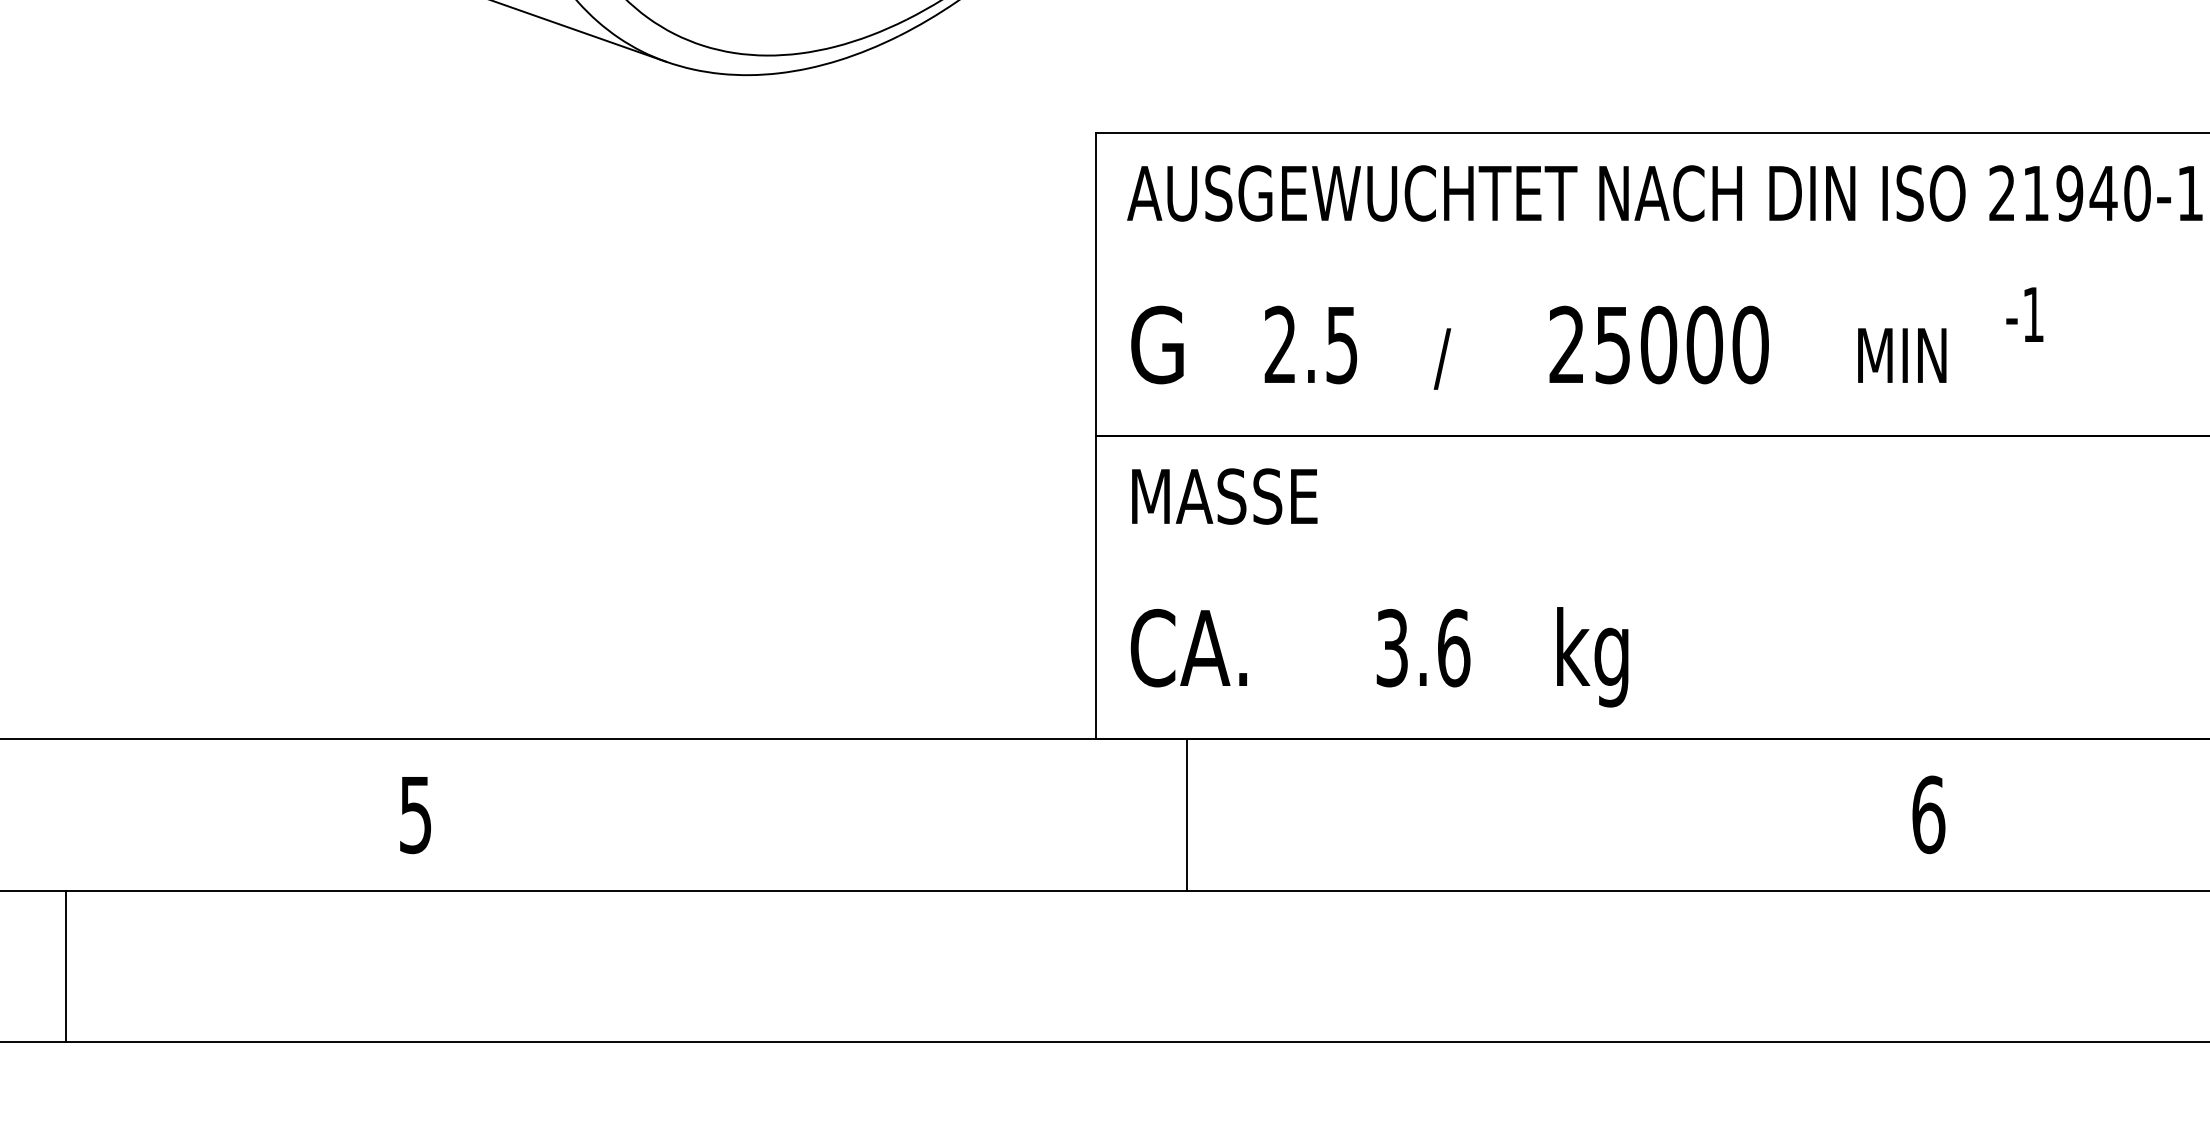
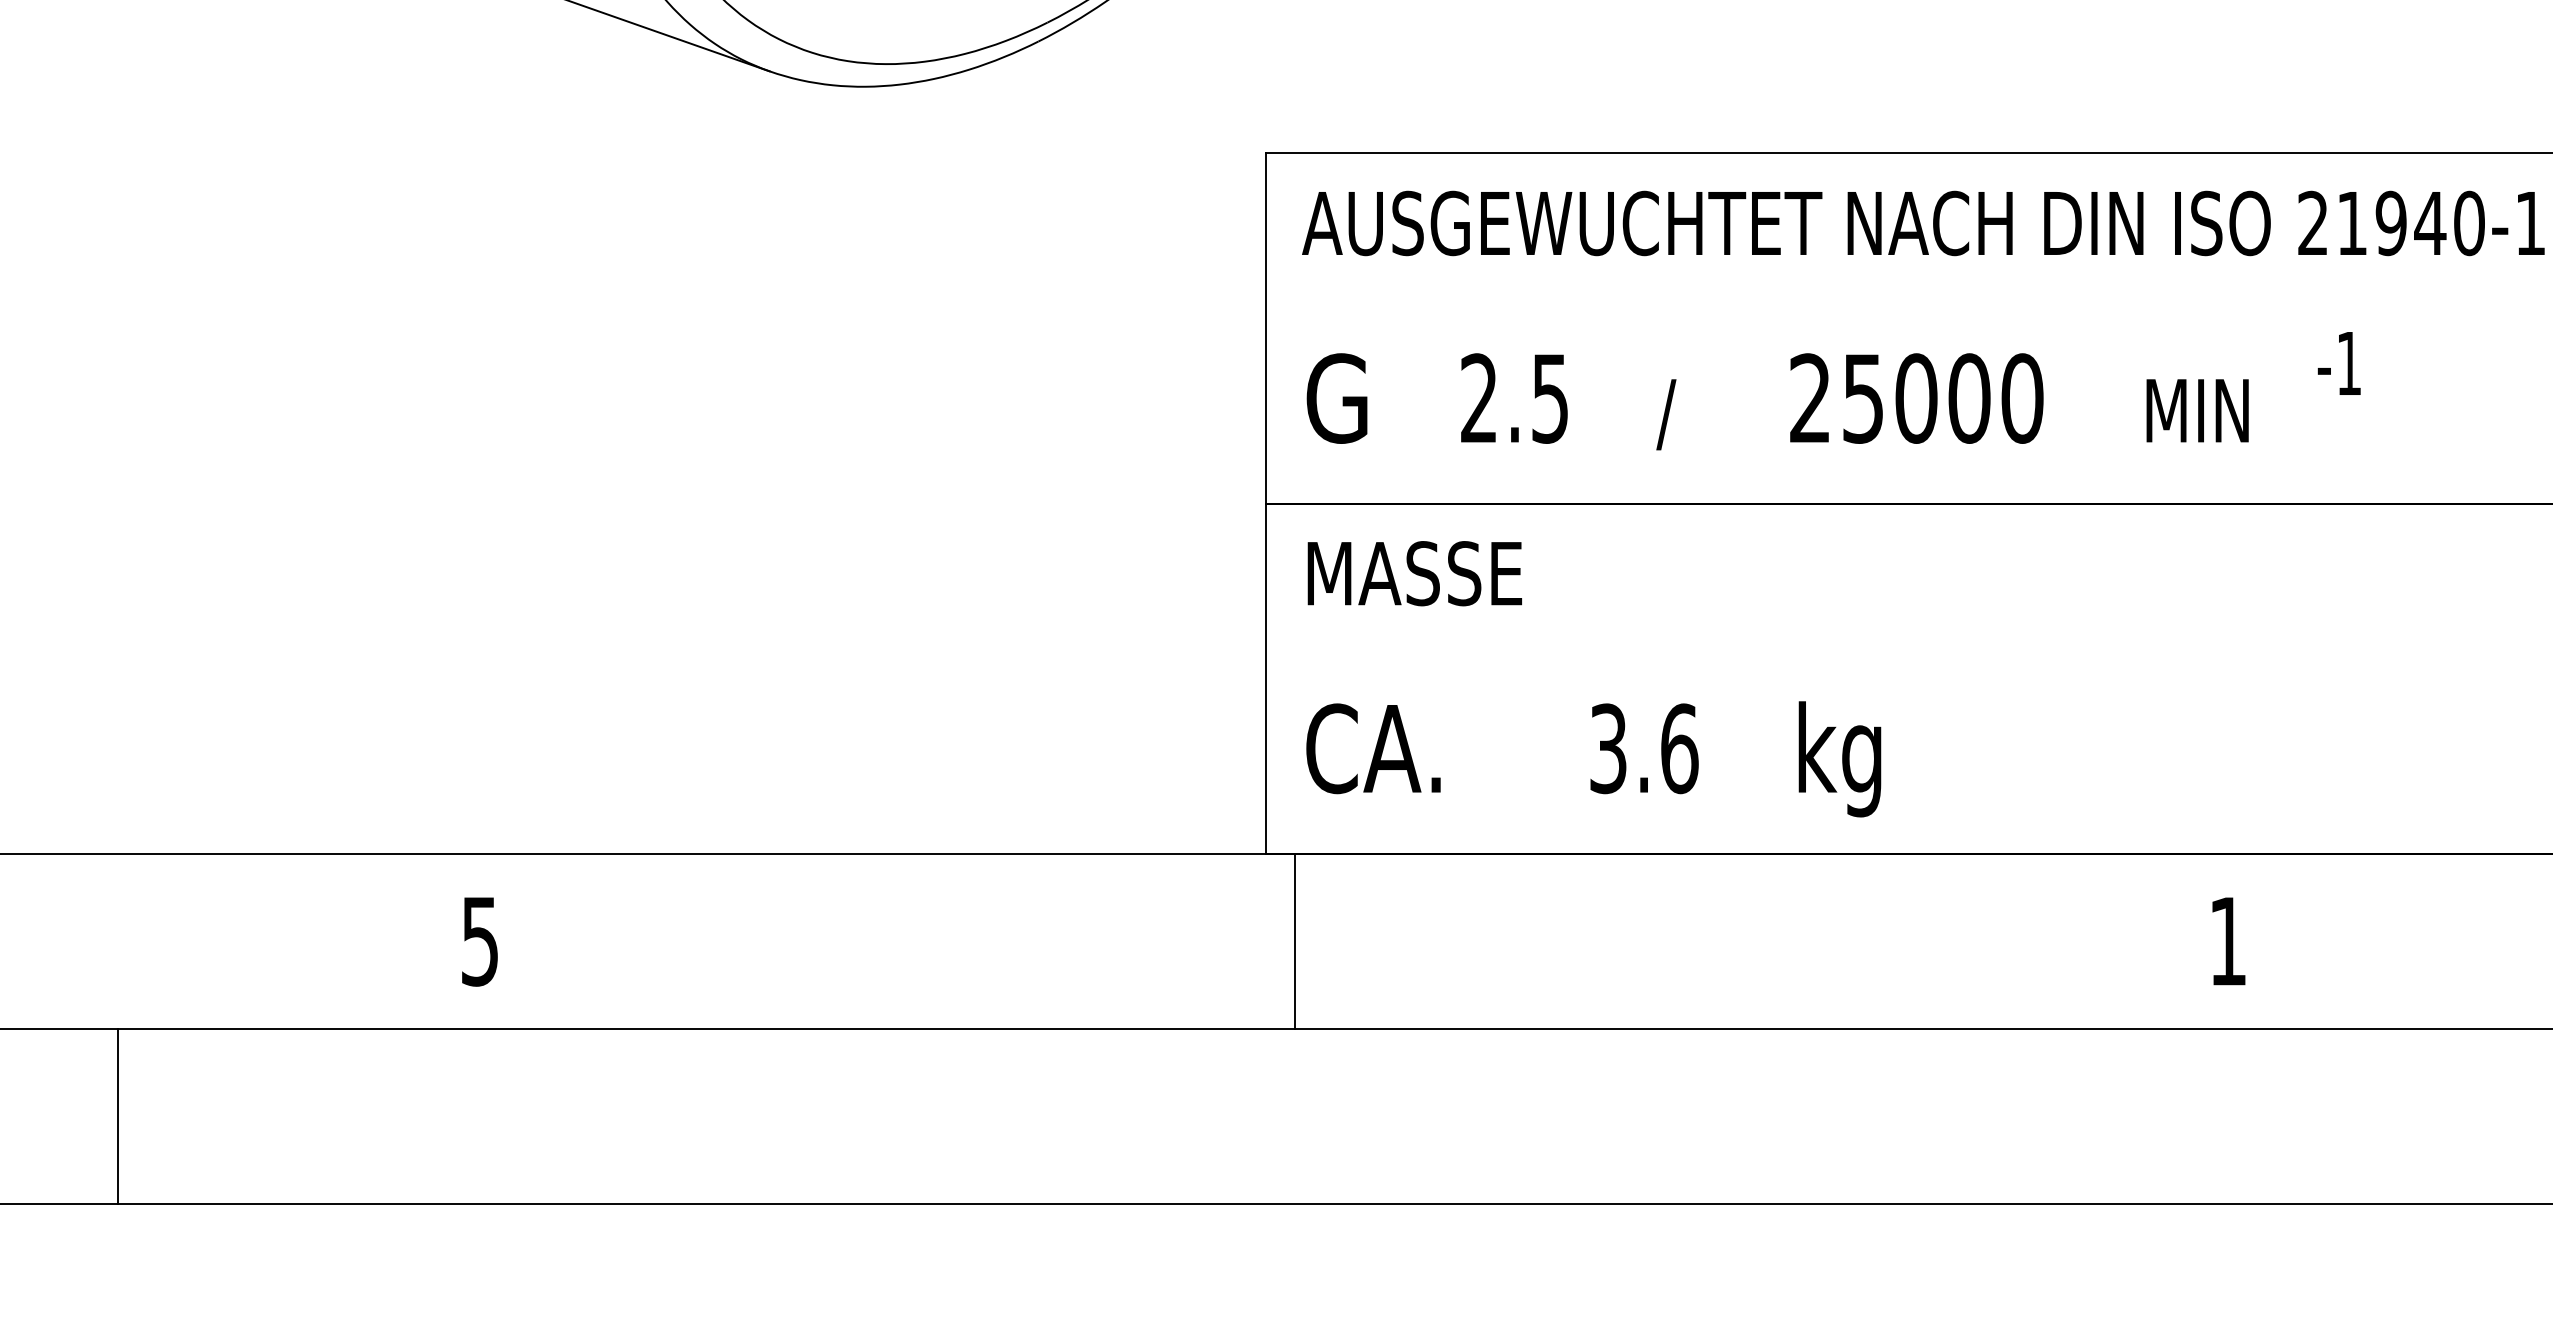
line: (1187, 814) -> (1295, 940), moved
text: (1928, 814) -> (2227, 940), 6 -> 1
line: (65, 966) -> (118, 1116), moved

